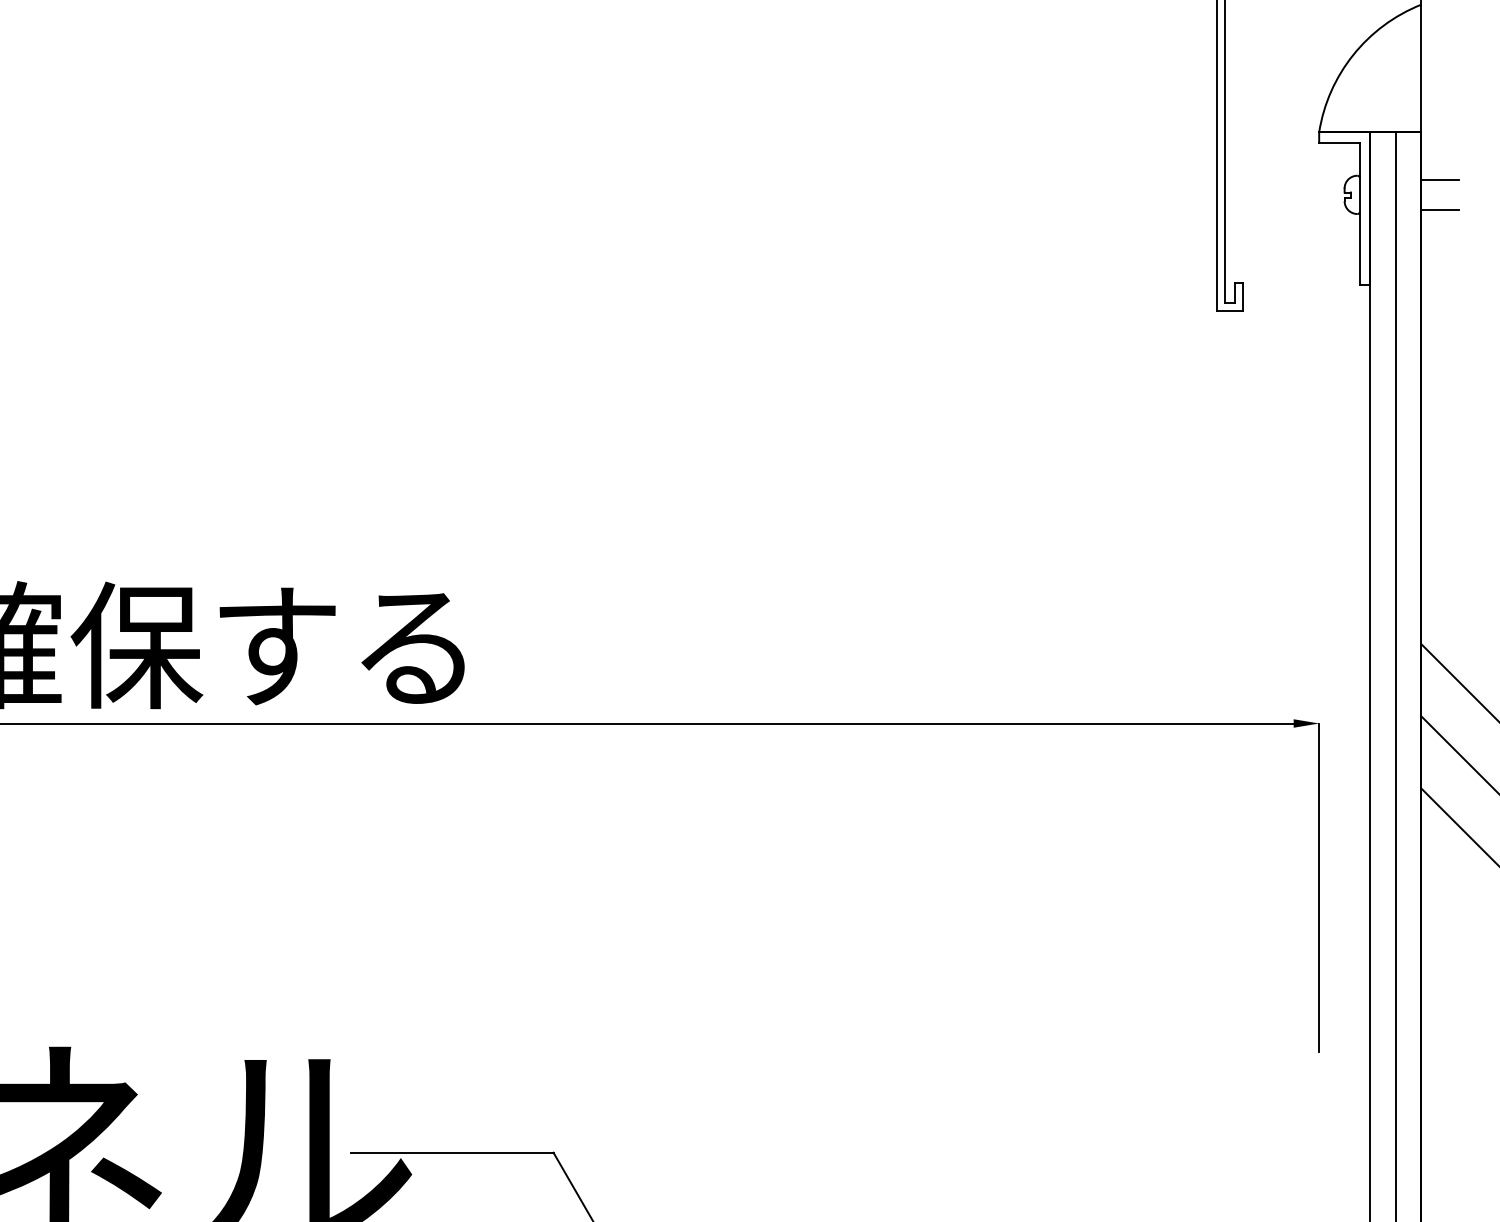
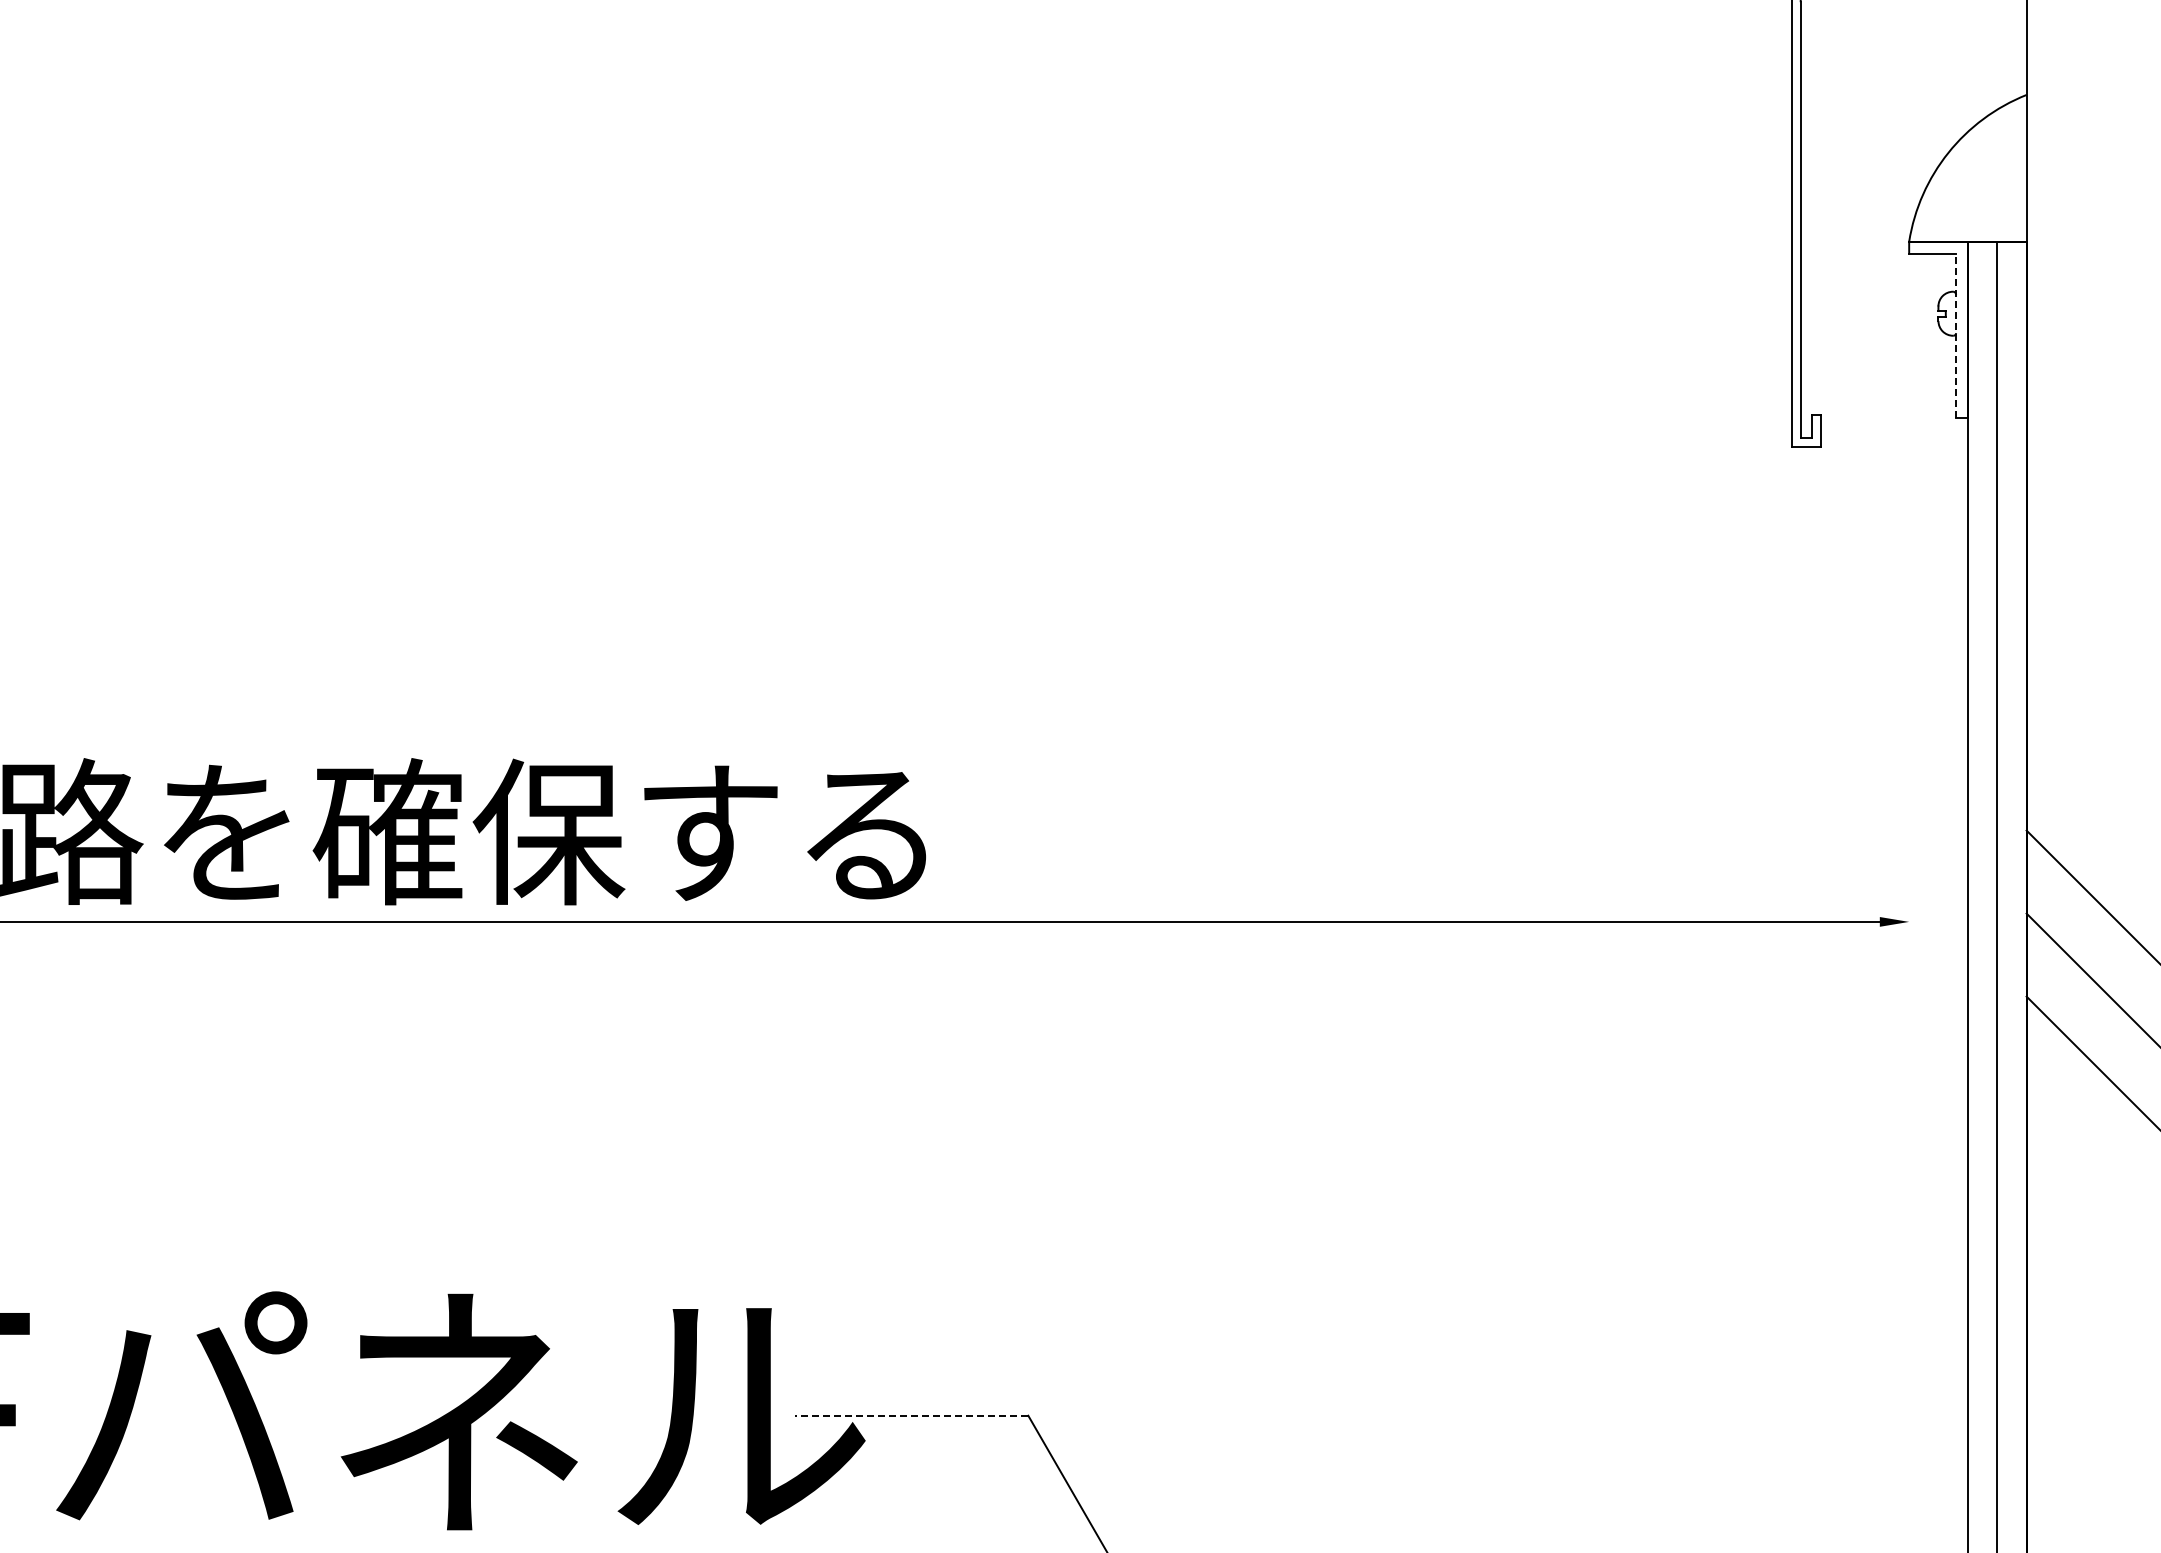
line: (1440, 179) -> (2048, 296), removed
line: (1440, 210) -> (2048, 331), removed
line: (1360, 213) -> (1956, 335), solid -> dashed
line: (1319, 887) -> (1909, 1110), removed
line: (452, 1152) -> (911, 1415), solid -> dashed

